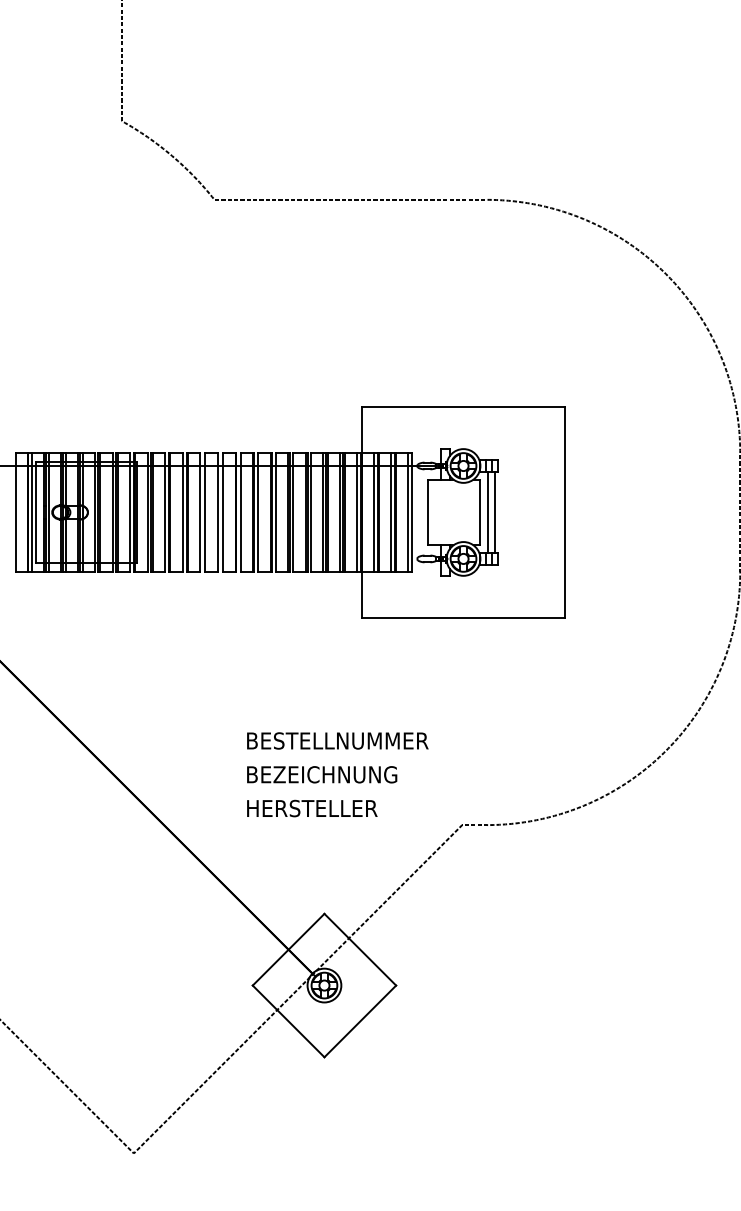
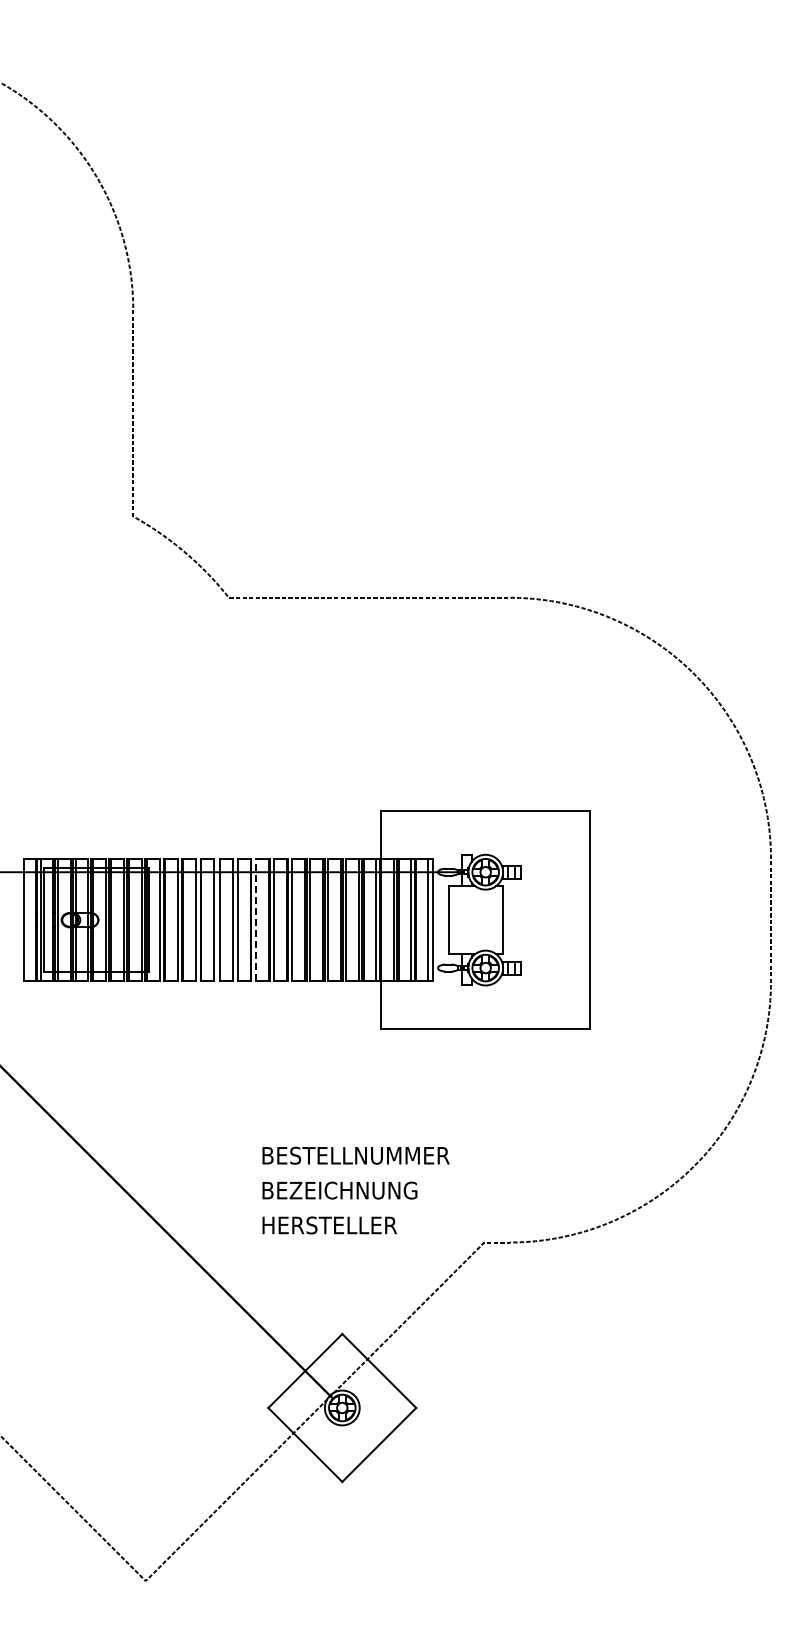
line: (488, 511) -> (511, 919), removed
line: (495, 511) -> (518, 919), removed
line: (240, 512) -> (255, 920), solid -> dashed

